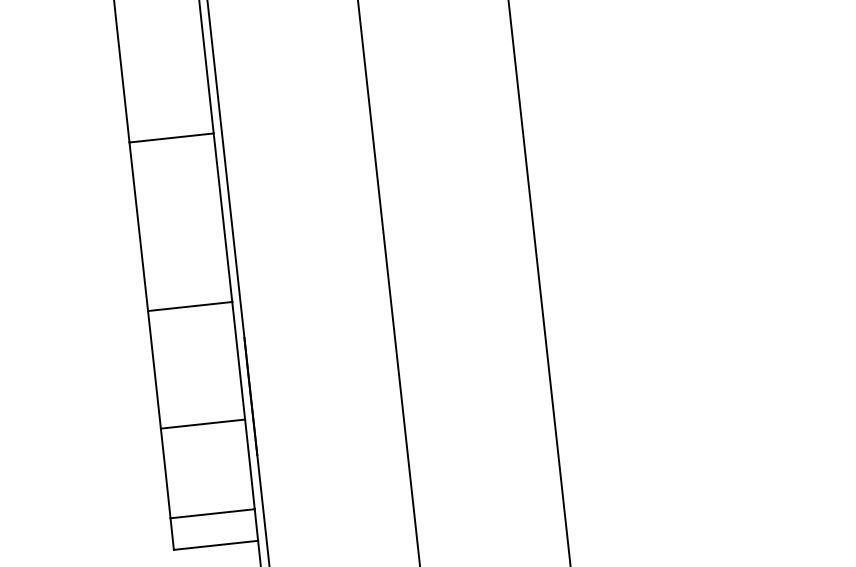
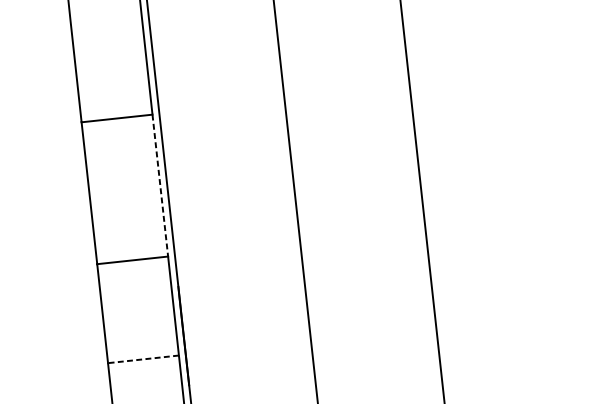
line: (223, 217) -> (160, 185), solid -> dashed
line: (202, 424) -> (143, 359), solid -> dashed

